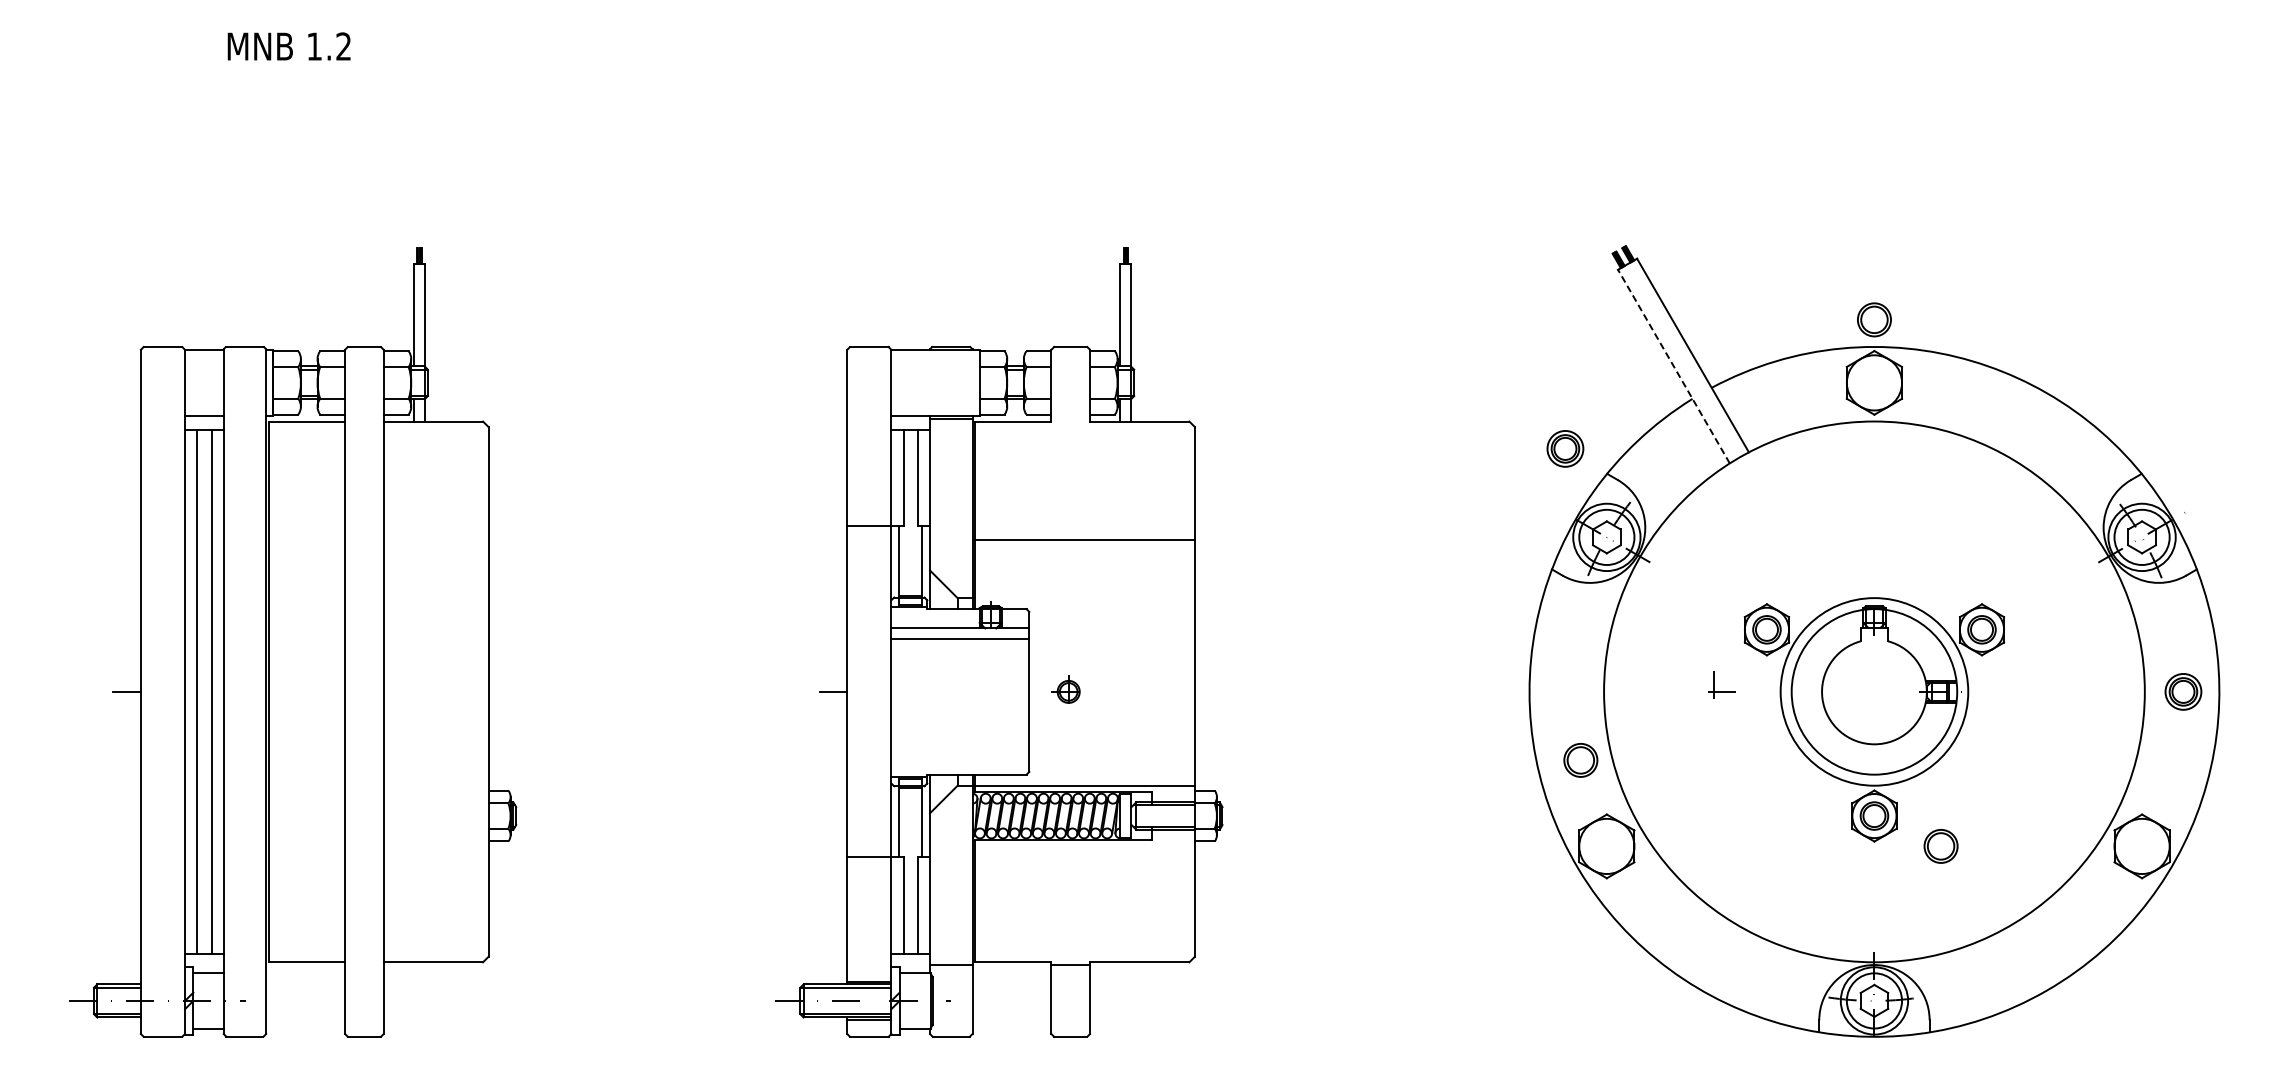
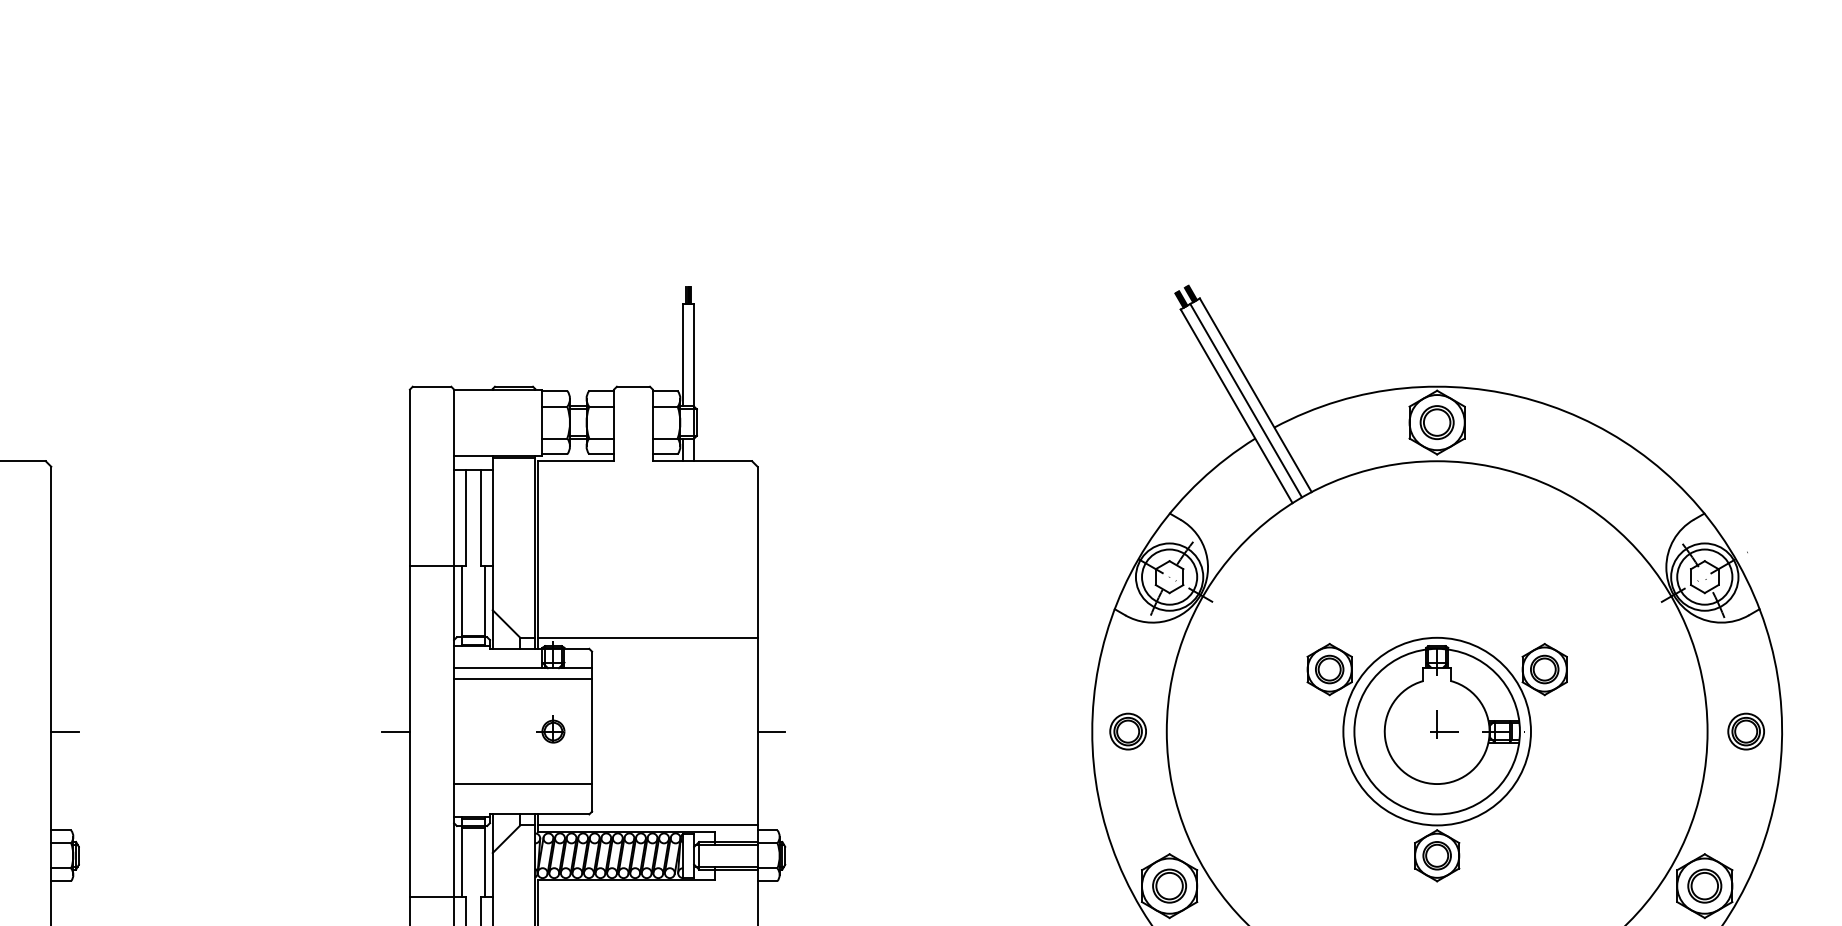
part: (1874, 319) -> (1437, 422), moved
line: (1683, 360) -> (1246, 400), added
line: (1673, 366) -> (1236, 406), dashed -> solid
part: (1565, 448) -> (1128, 731), moved
line: (1084, 540) -> (647, 638), moved
part: (1714, 684) -> (1437, 724), moved
part: (1065, 689) -> (550, 729), moved
line: (502, 691) -> (65, 731), added
line: (1208, 691) -> (771, 731), added
line: (960, 744) -> (523, 784), added
part: (1580, 760) -> (1169, 886), moved
part: (1940, 846) -> (1704, 886), moved

